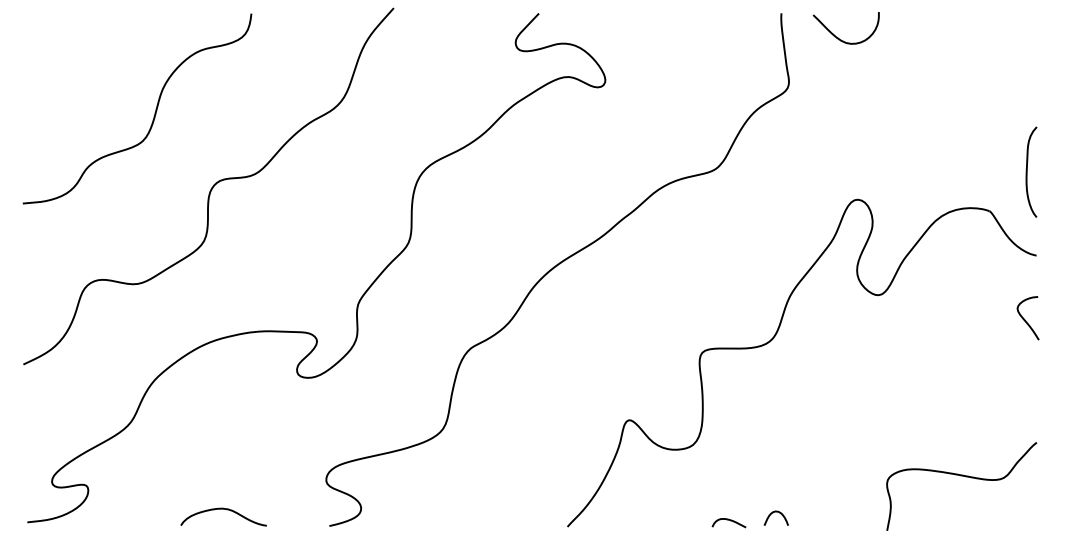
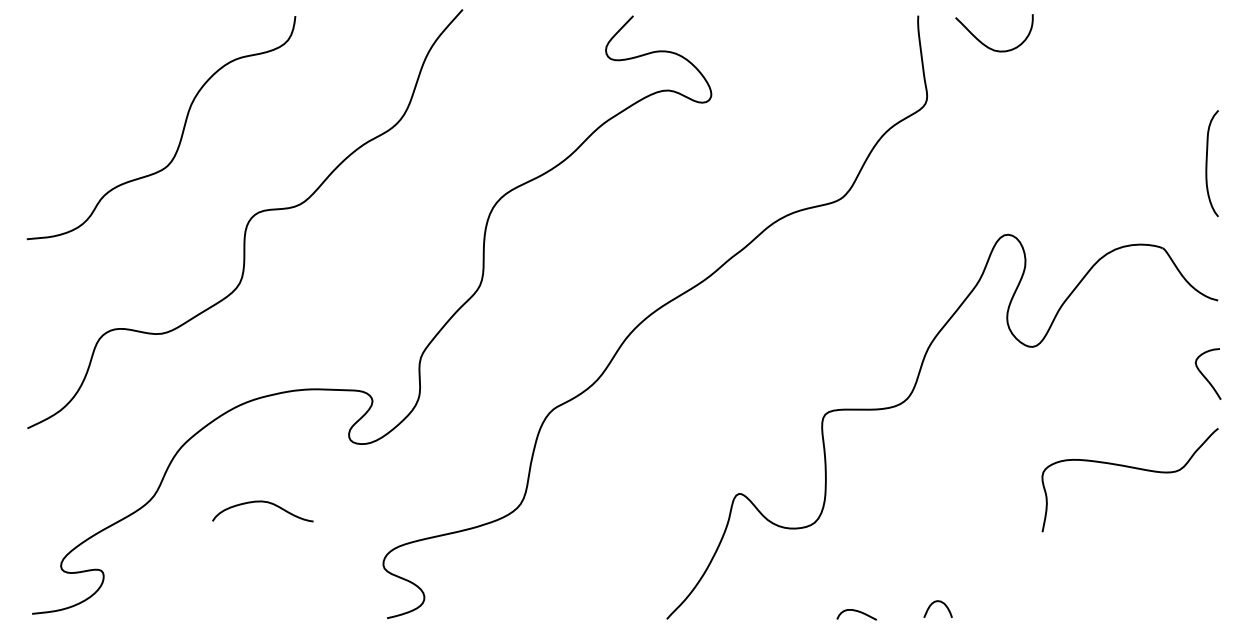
curve: (1027, 171) -> (1207, 162), moved
curve: (965, 477) -> (1134, 469), moved
curve: (226, 510) -> (266, 503), moved
curve: (773, 513) -> (934, 603), moved

